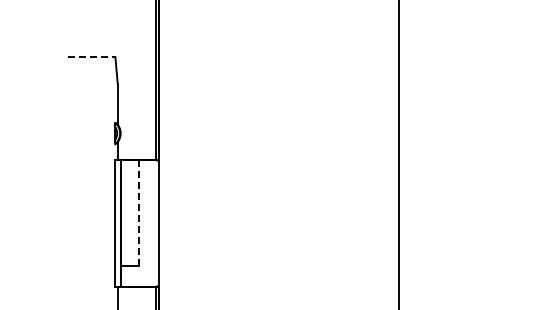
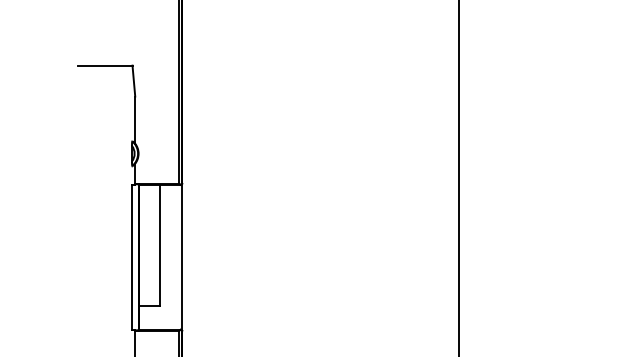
line: (91, 56) -> (105, 65), dashed -> solid
line: (139, 212) -> (160, 244), dashed -> solid

